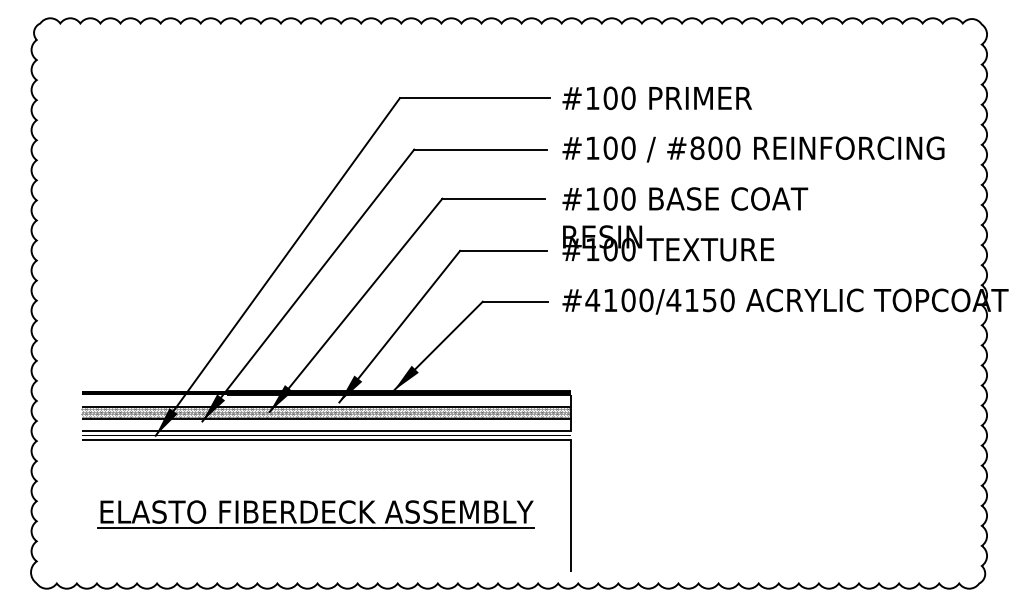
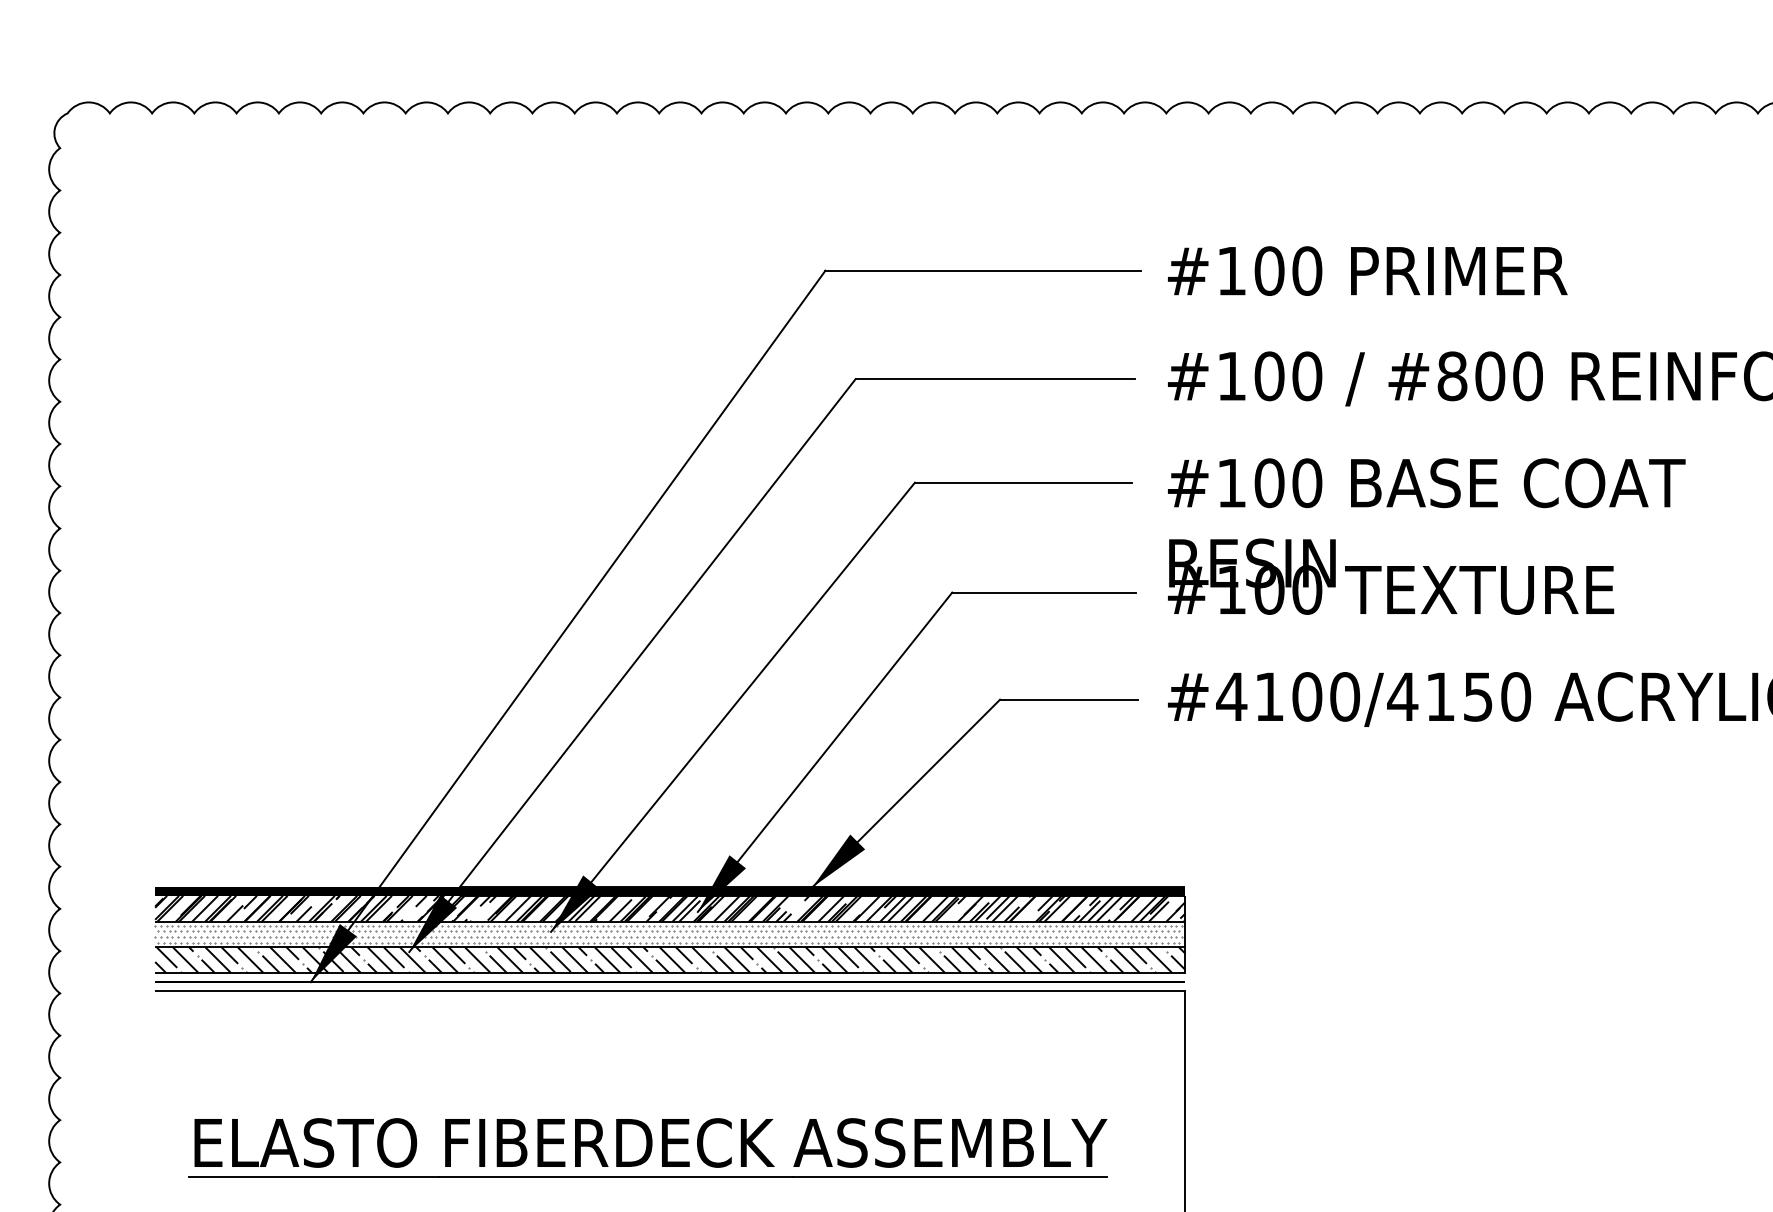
hatch: (325, 400) -> (668, 907), added
hatch: (325, 425) -> (668, 960), added

